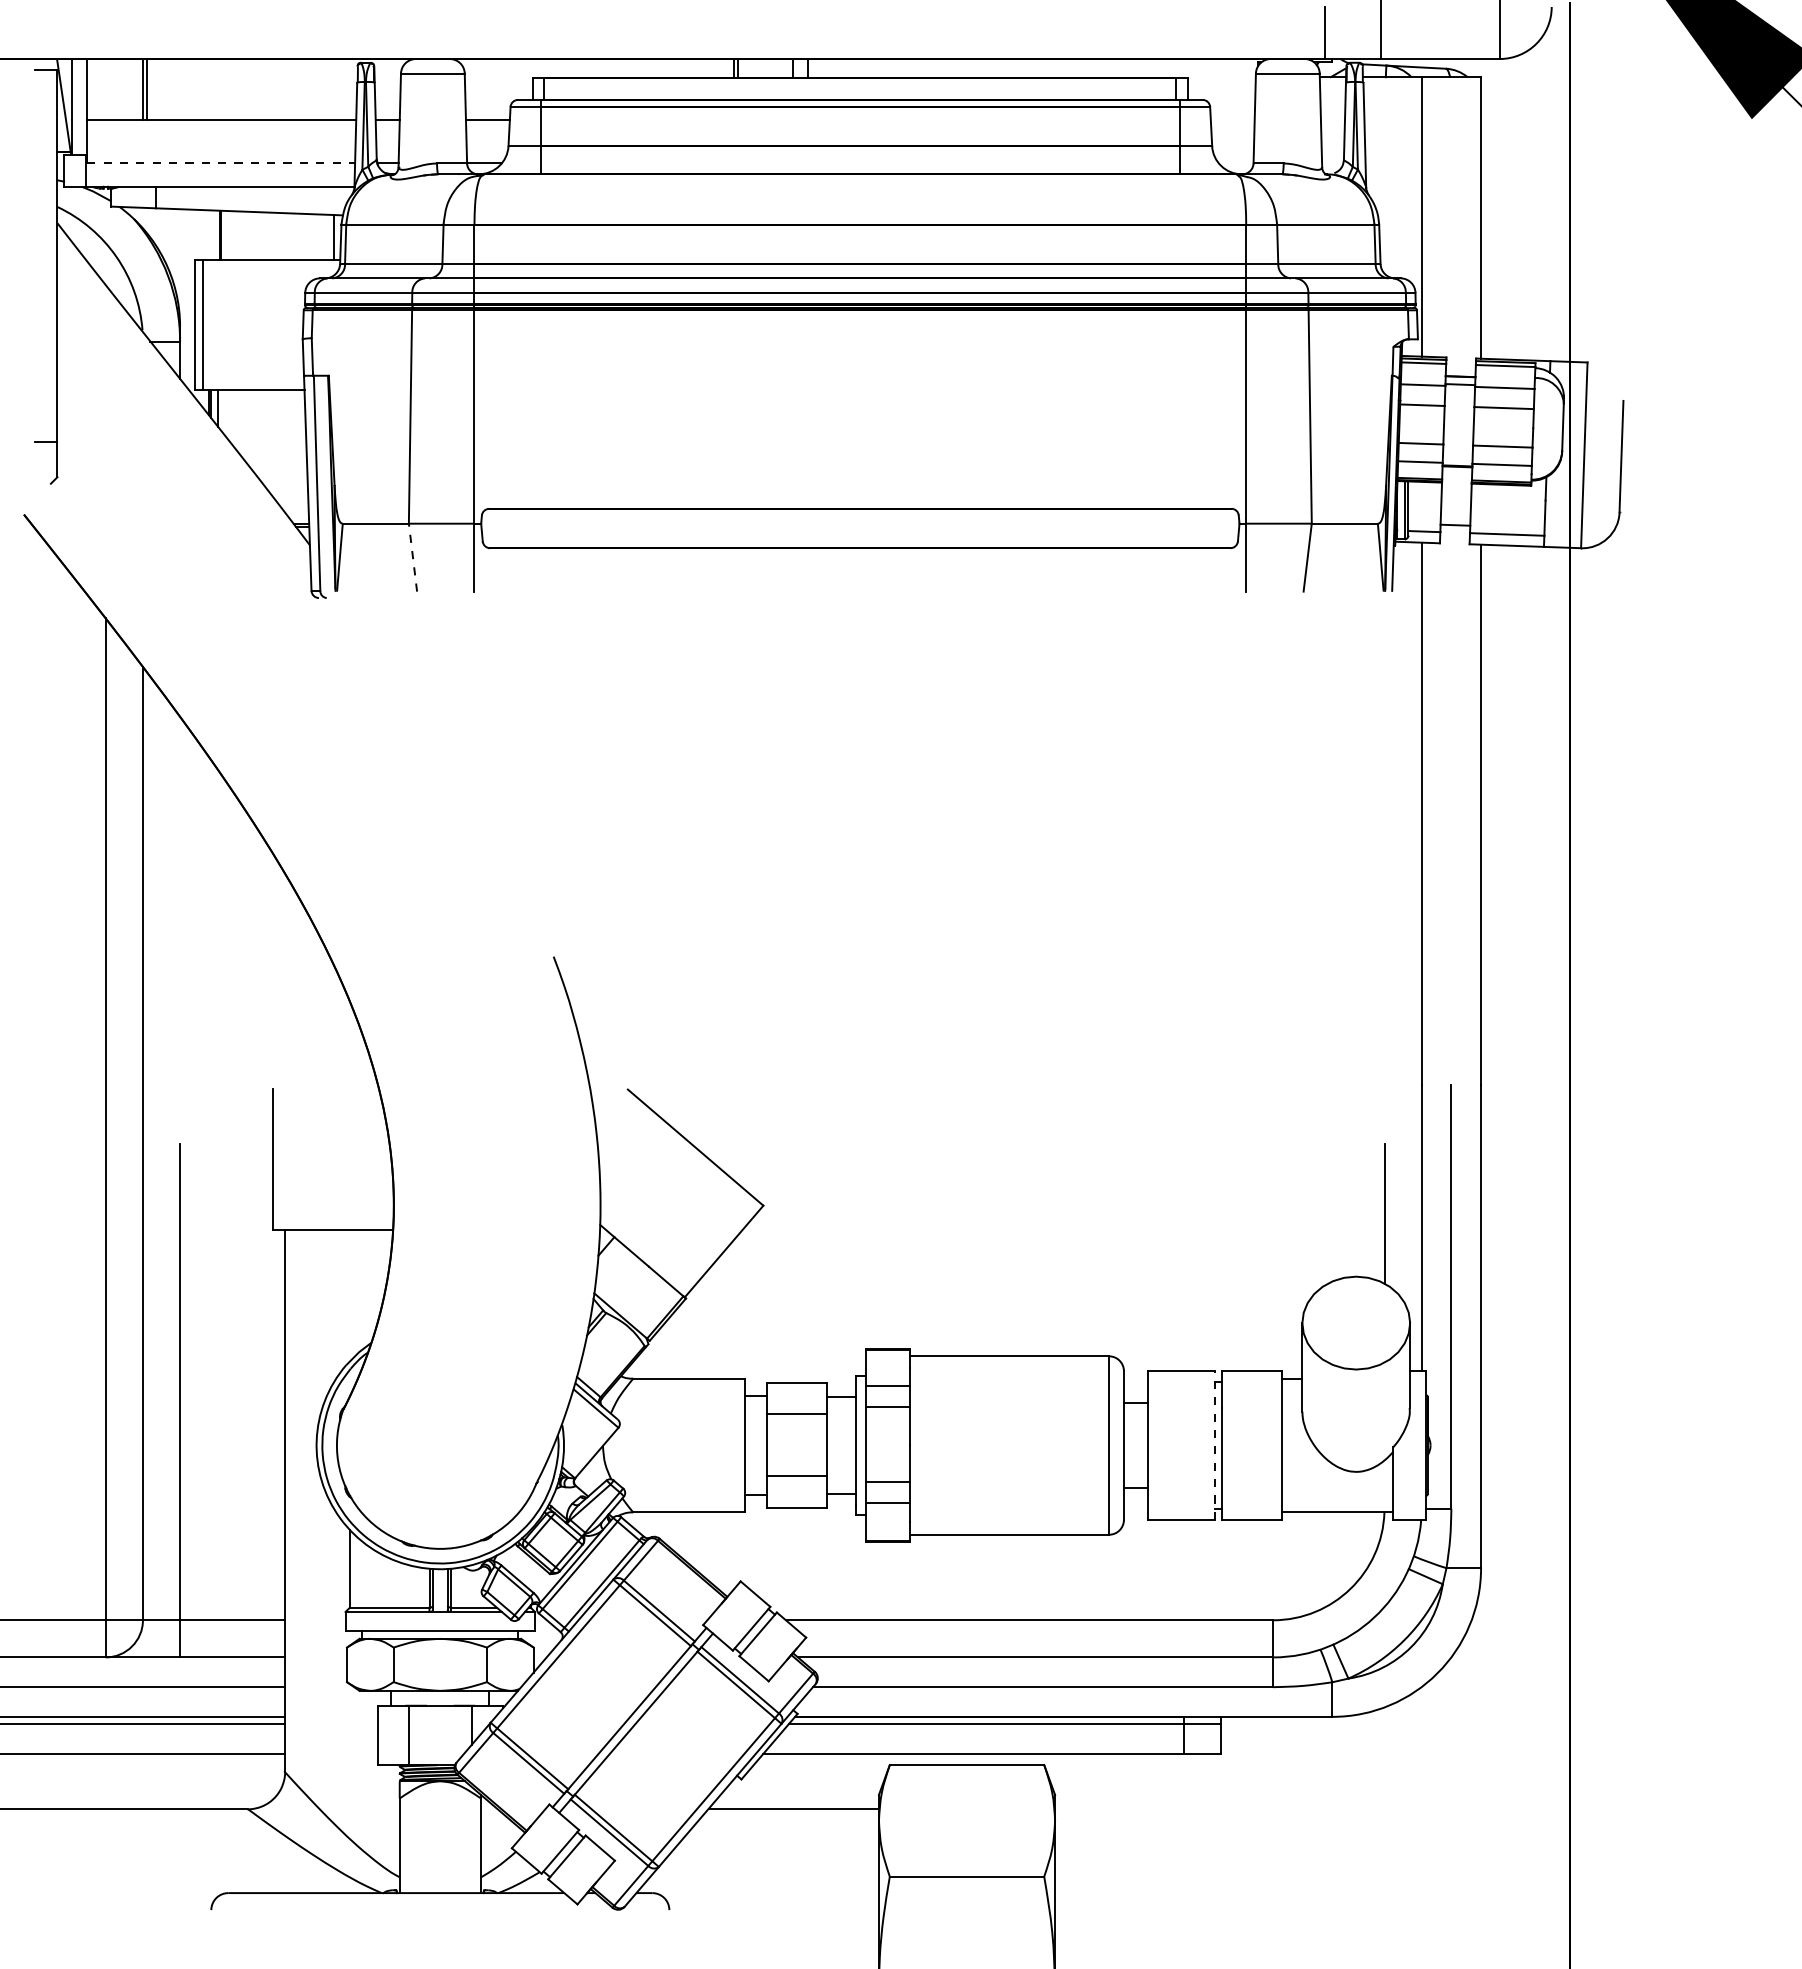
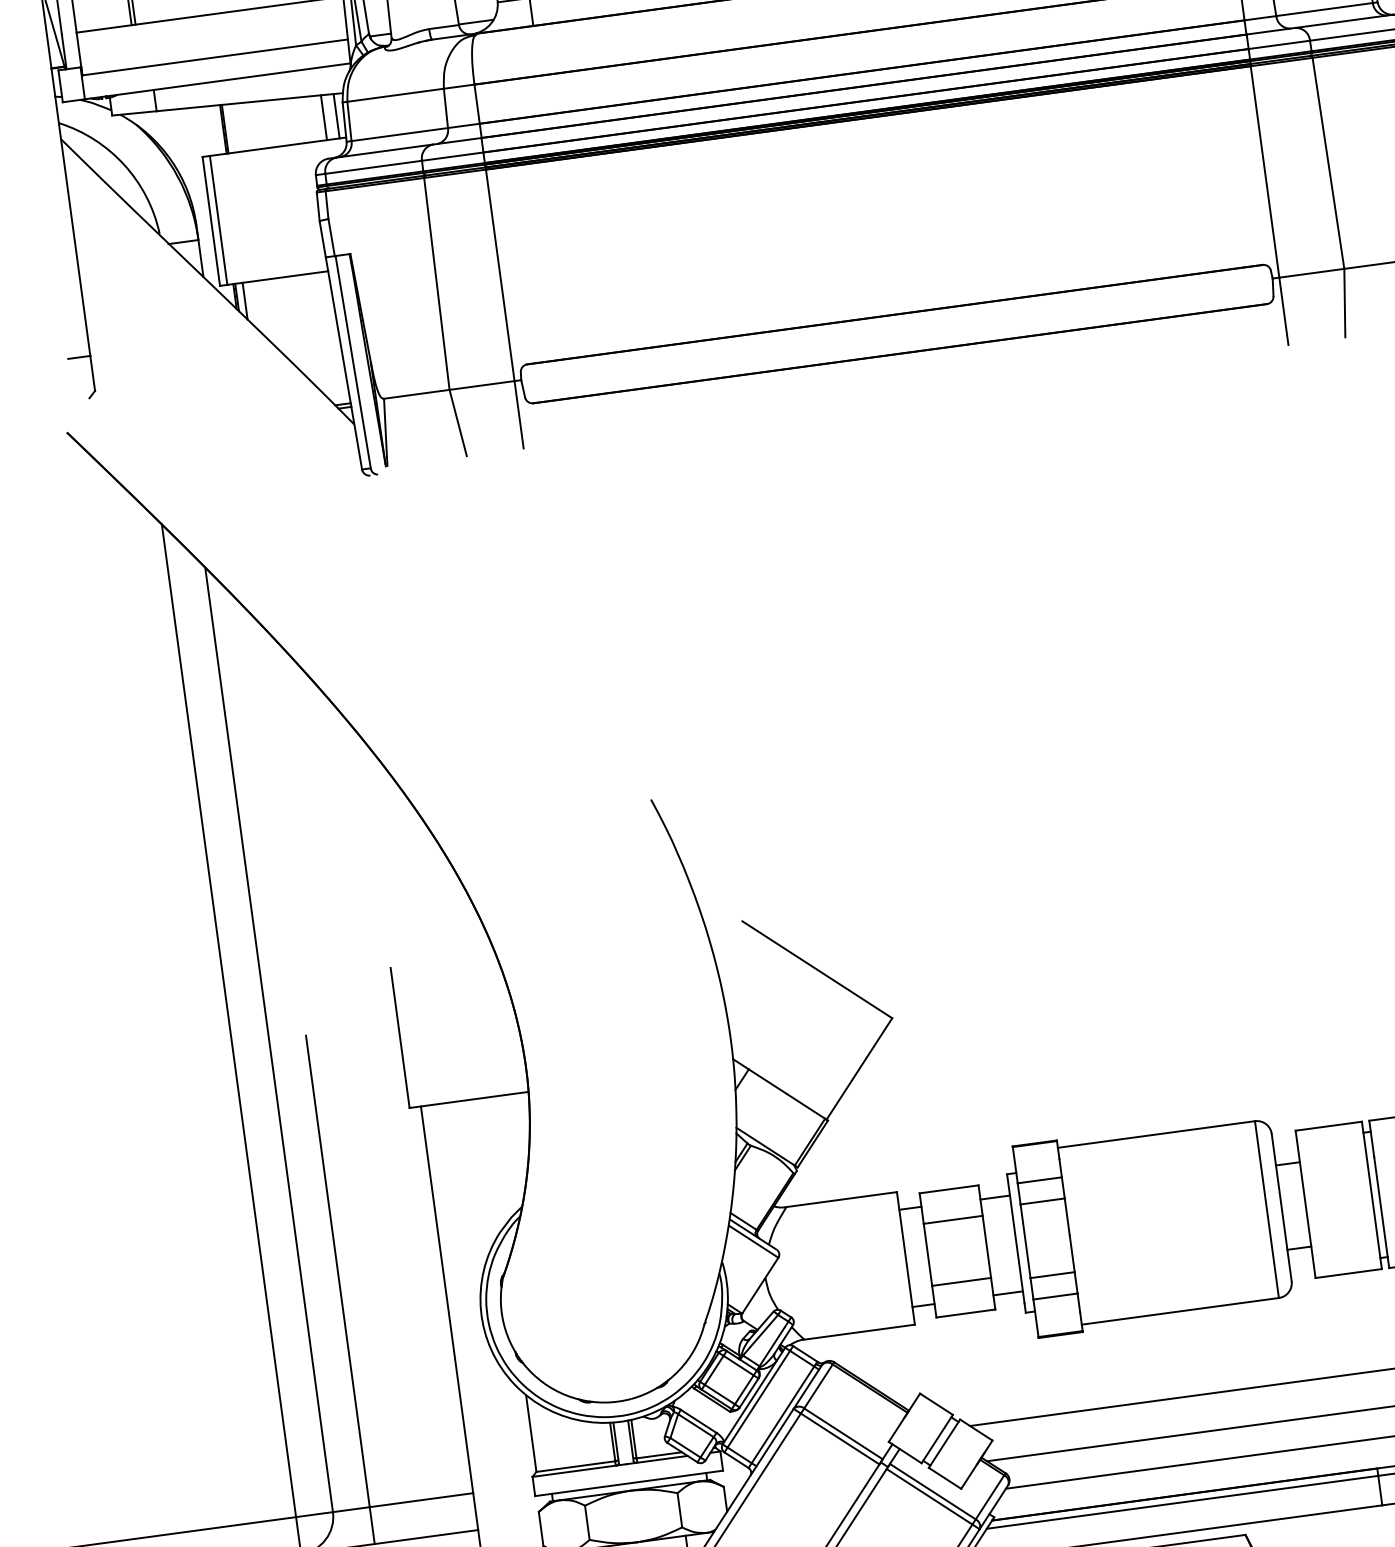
line: (221, 162) -> (215, 57), dashed -> solid
line: (320, 236) -> (323, 117), added
line: (412, 557) -> (457, 422), dashed -> solid
line: (1214, 1445) -> (1371, 1195), dashed -> solid

